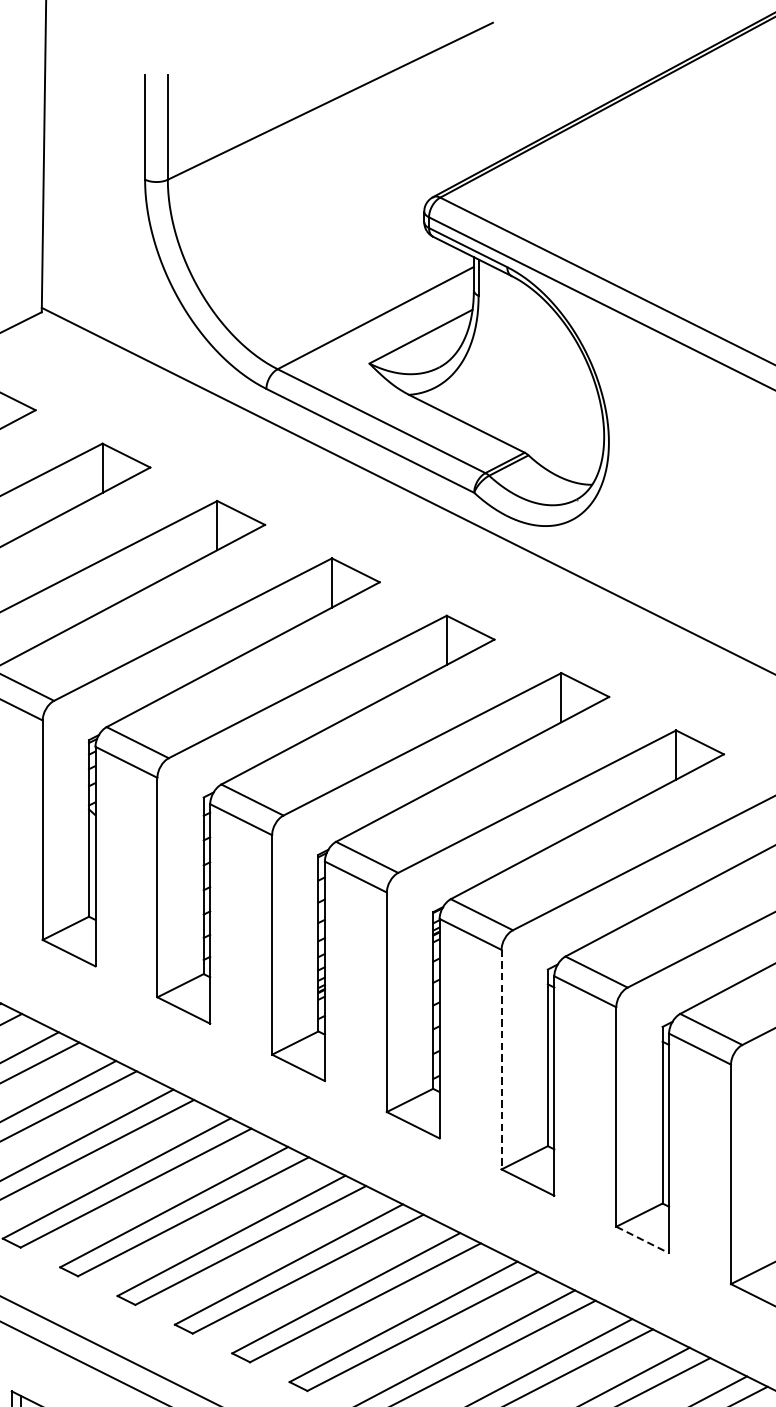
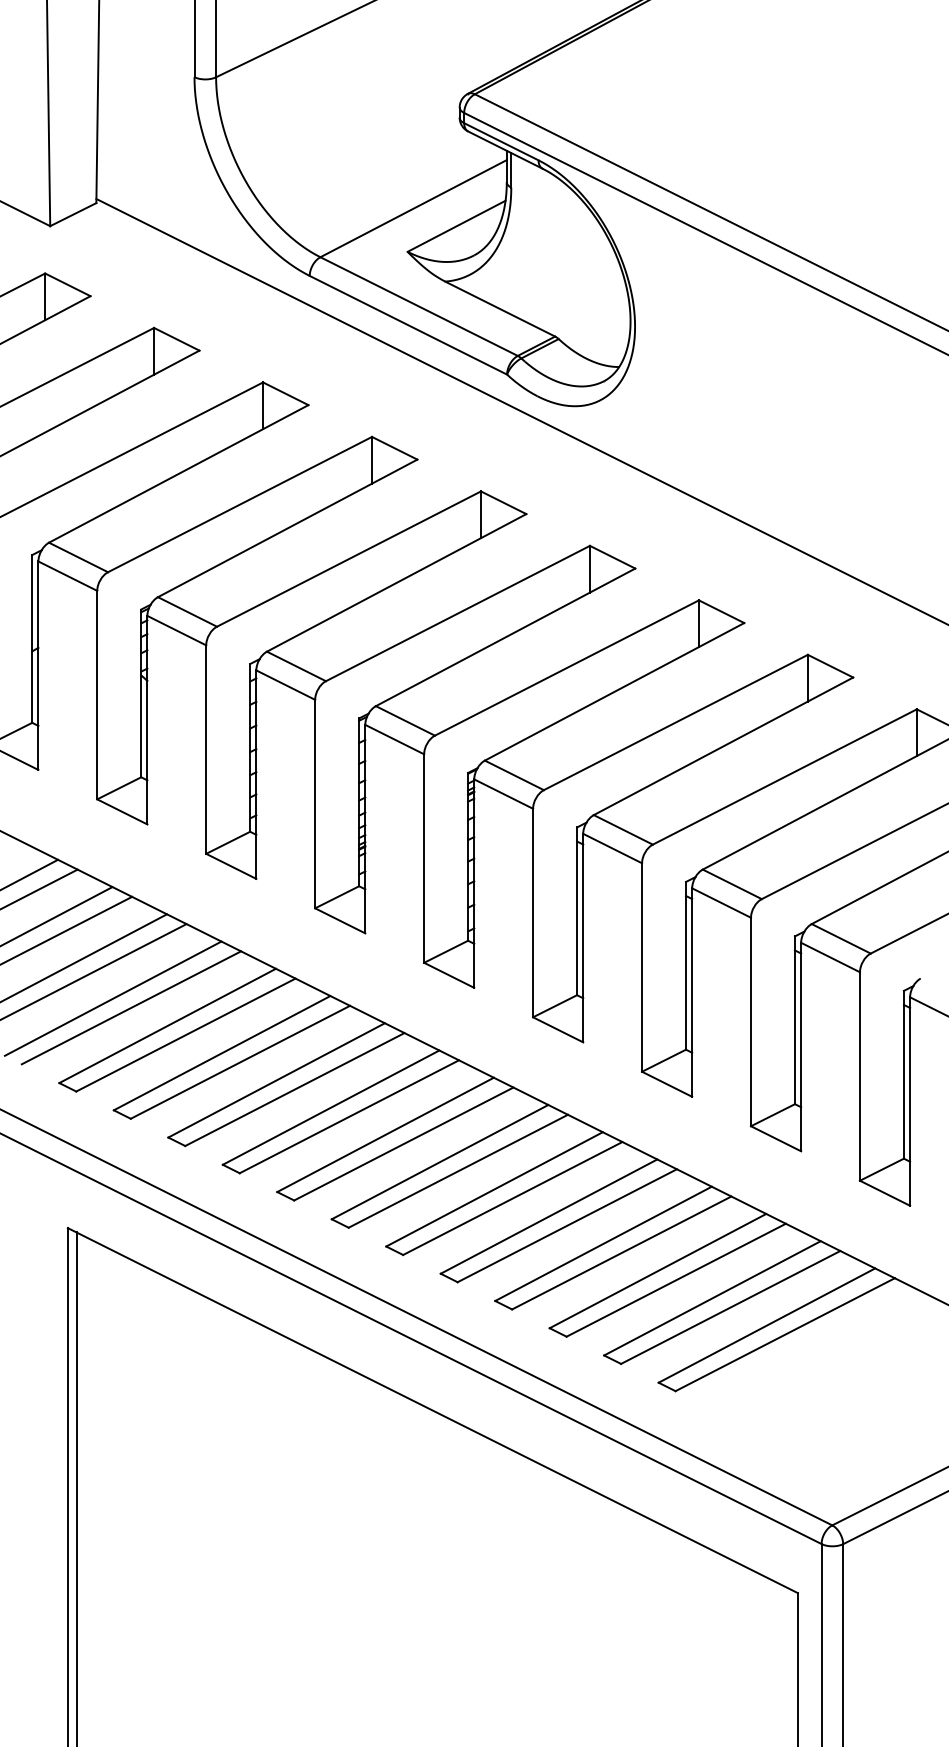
line: (501, 1060) -> (533, 913), dashed -> solid
line: (643, 1240) -> (667, 1084), dashed -> solid

